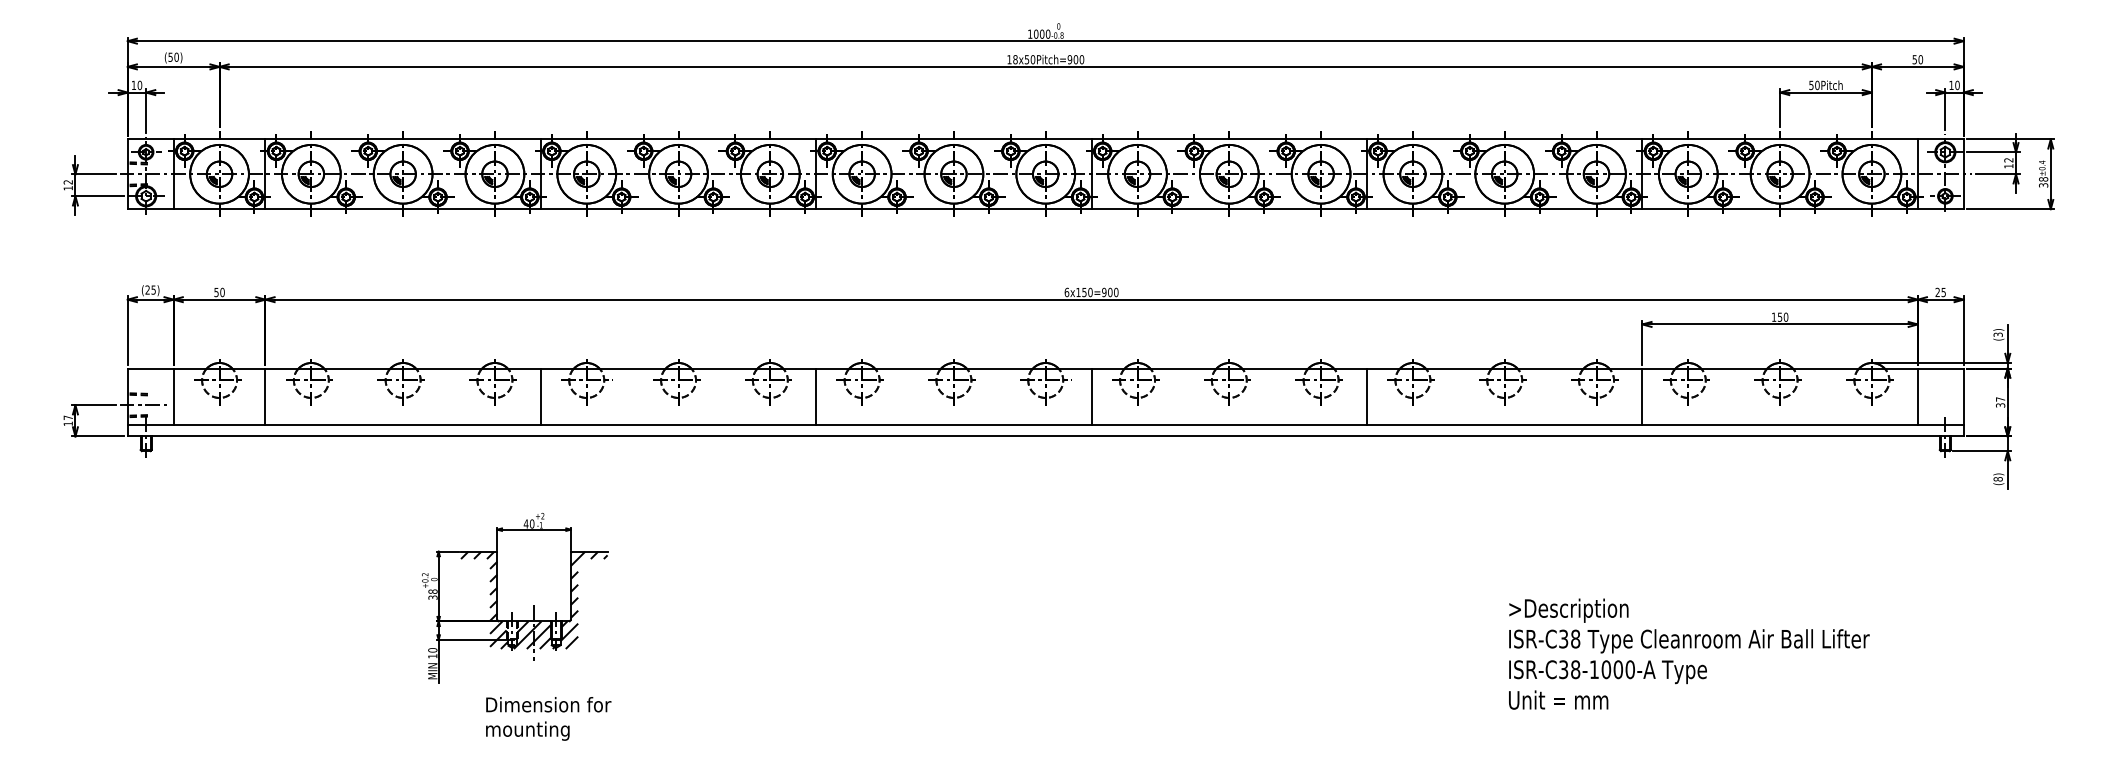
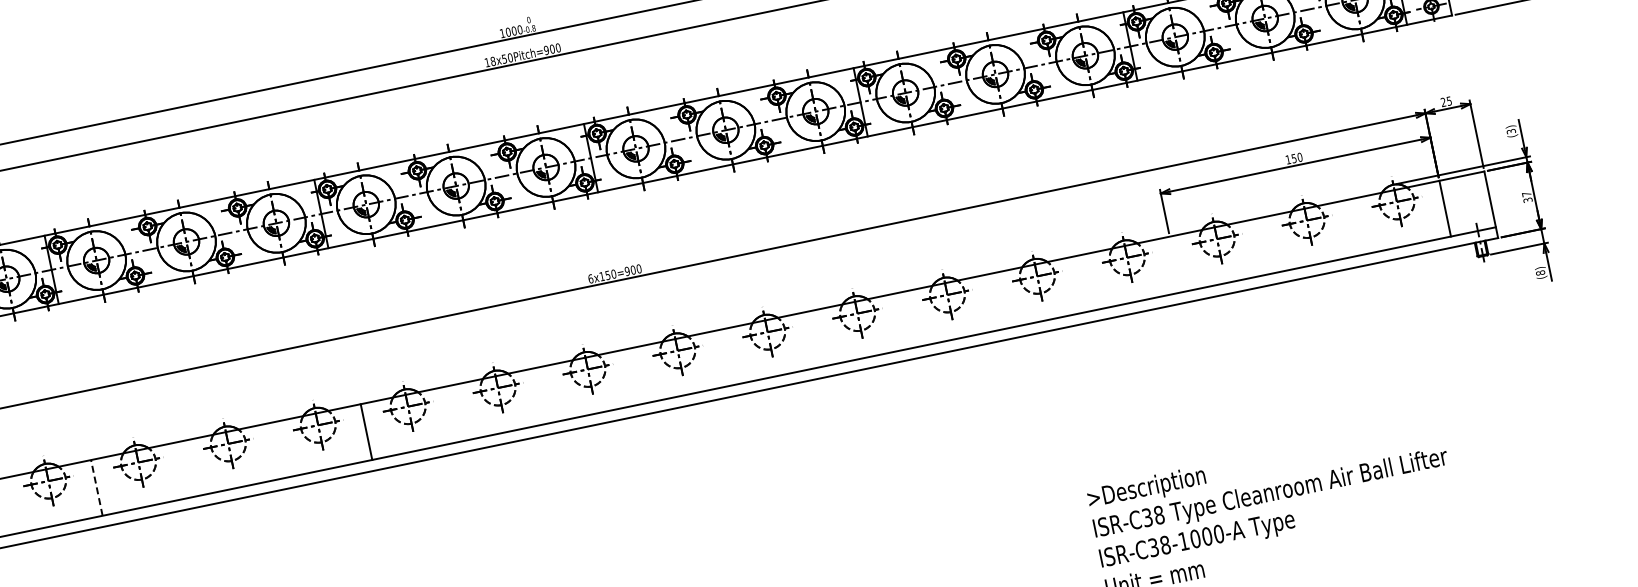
line: (540, 396) -> (96, 487), solid -> dashed
line: (1091, 396) -> (635, 375), removed
line: (1367, 396) -> (906, 319), removed
line: (1642, 396) -> (1175, 264), removed

